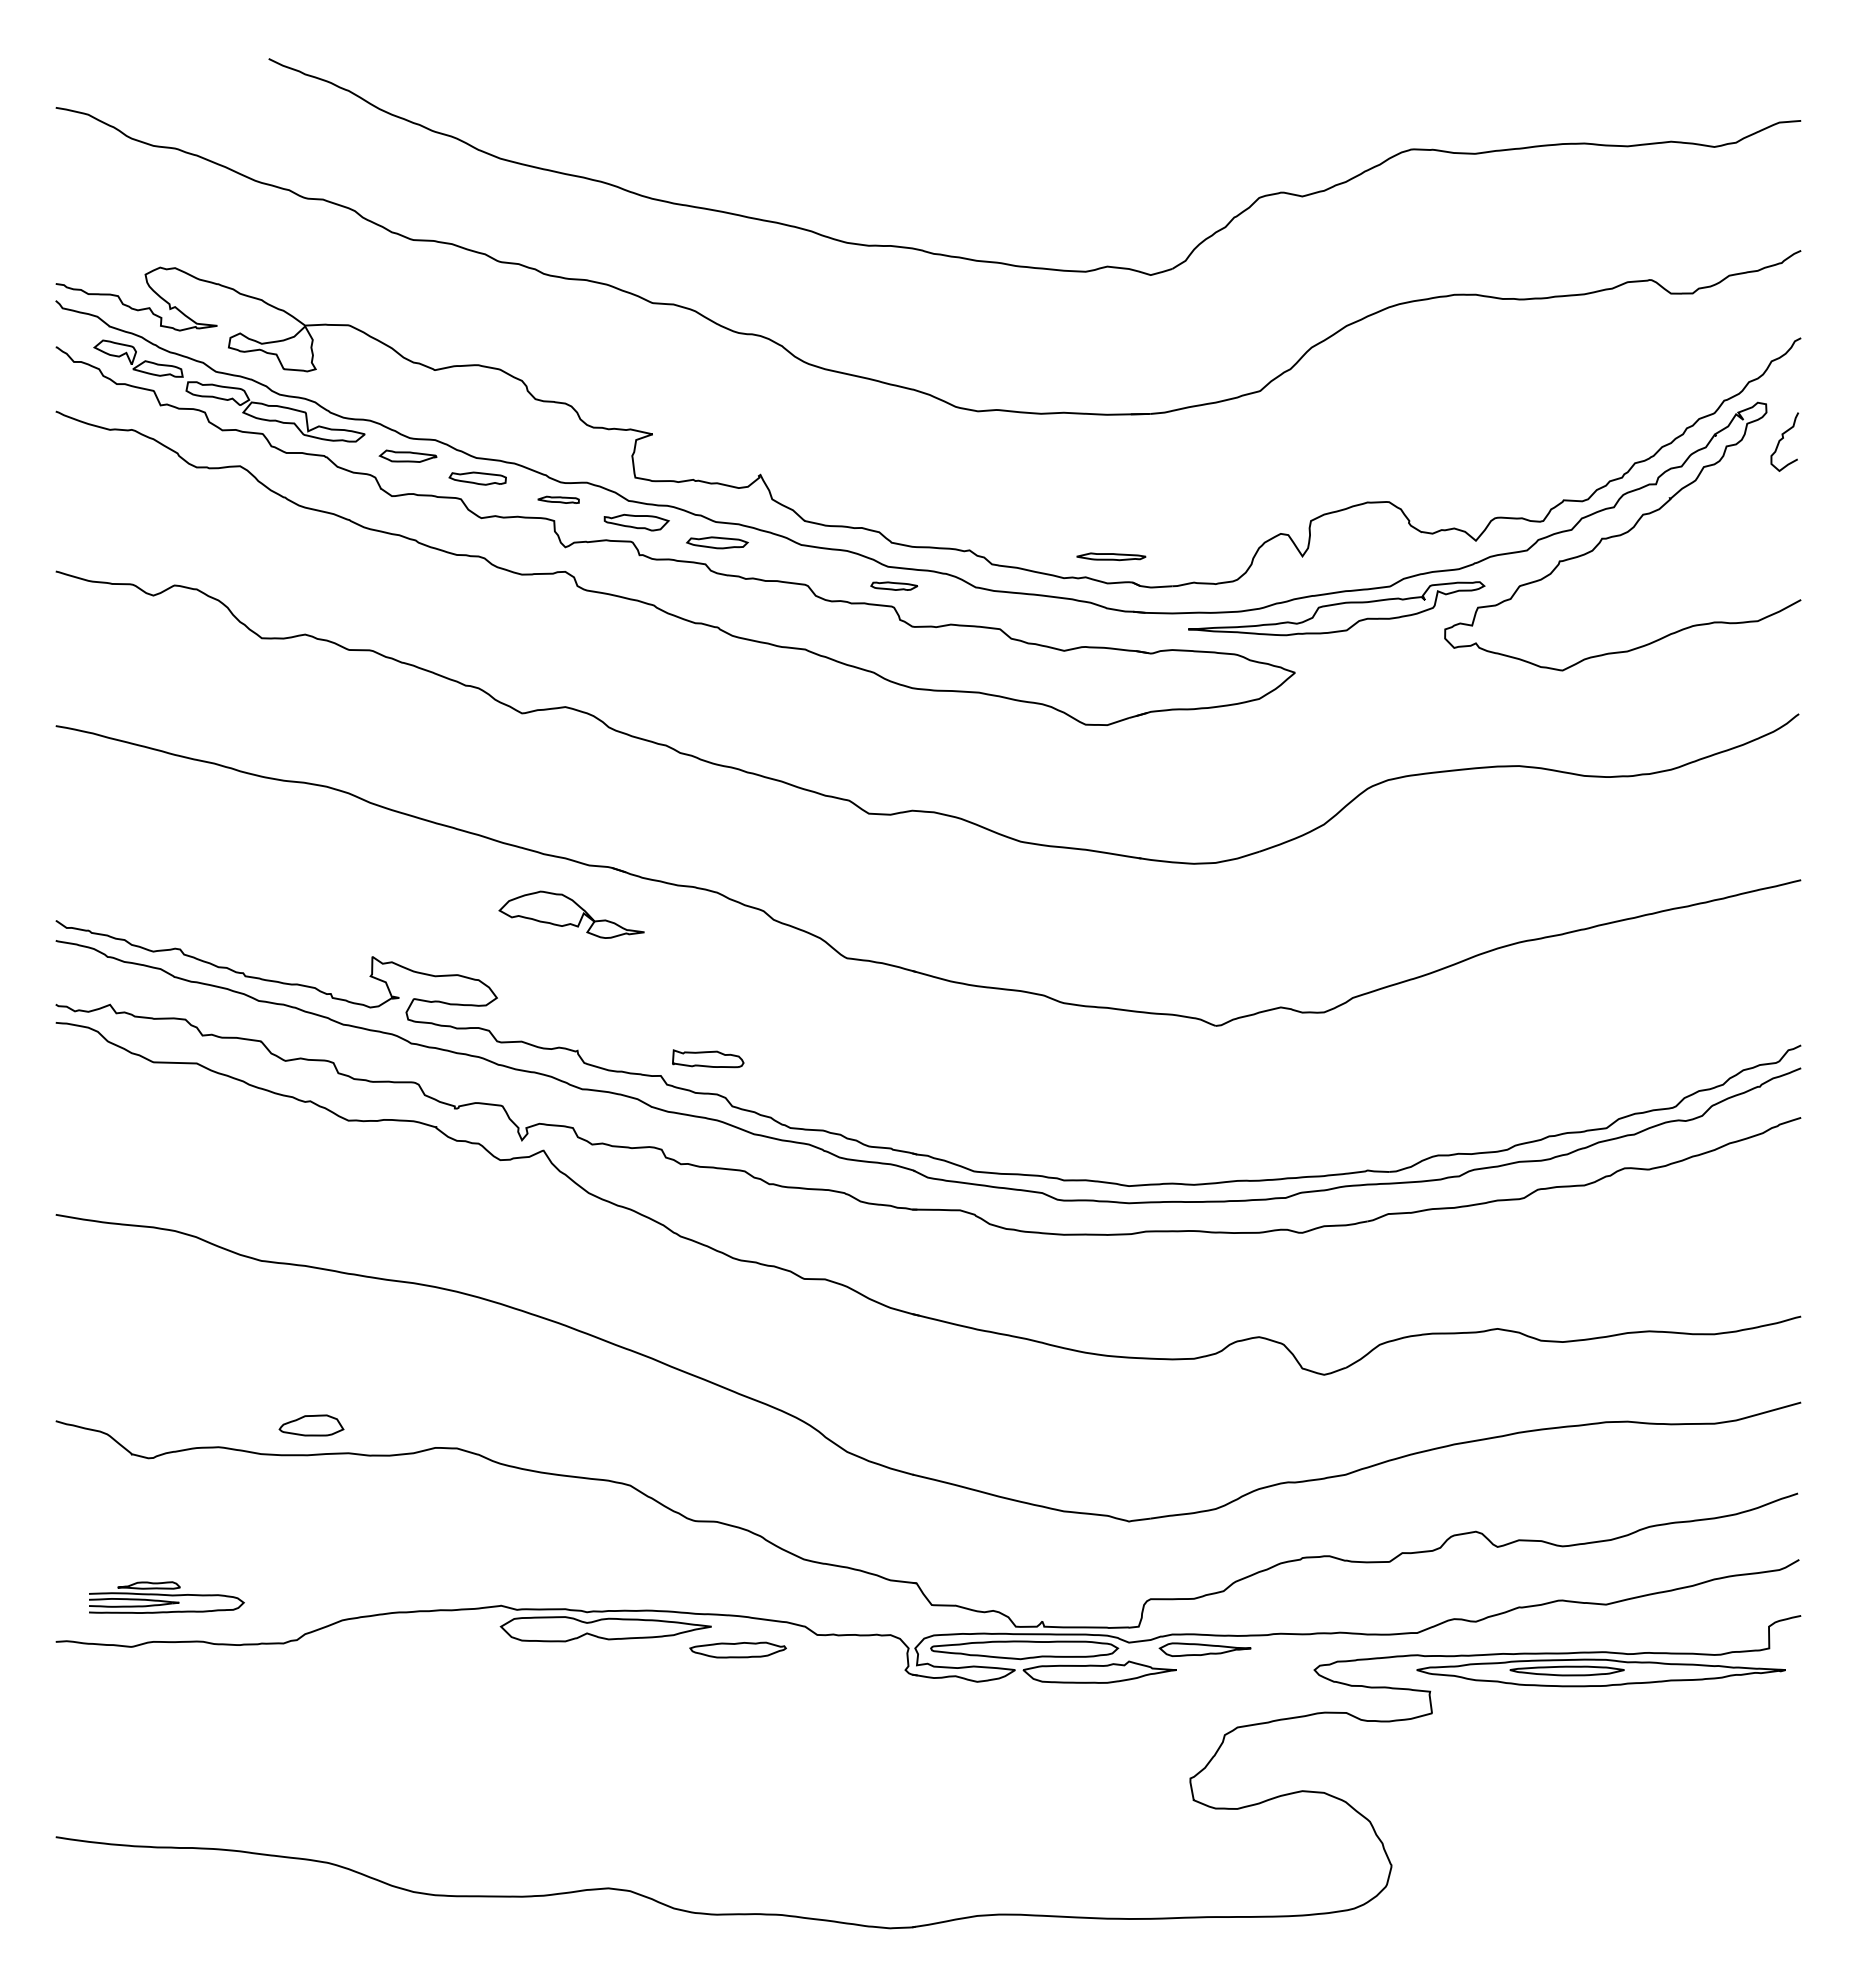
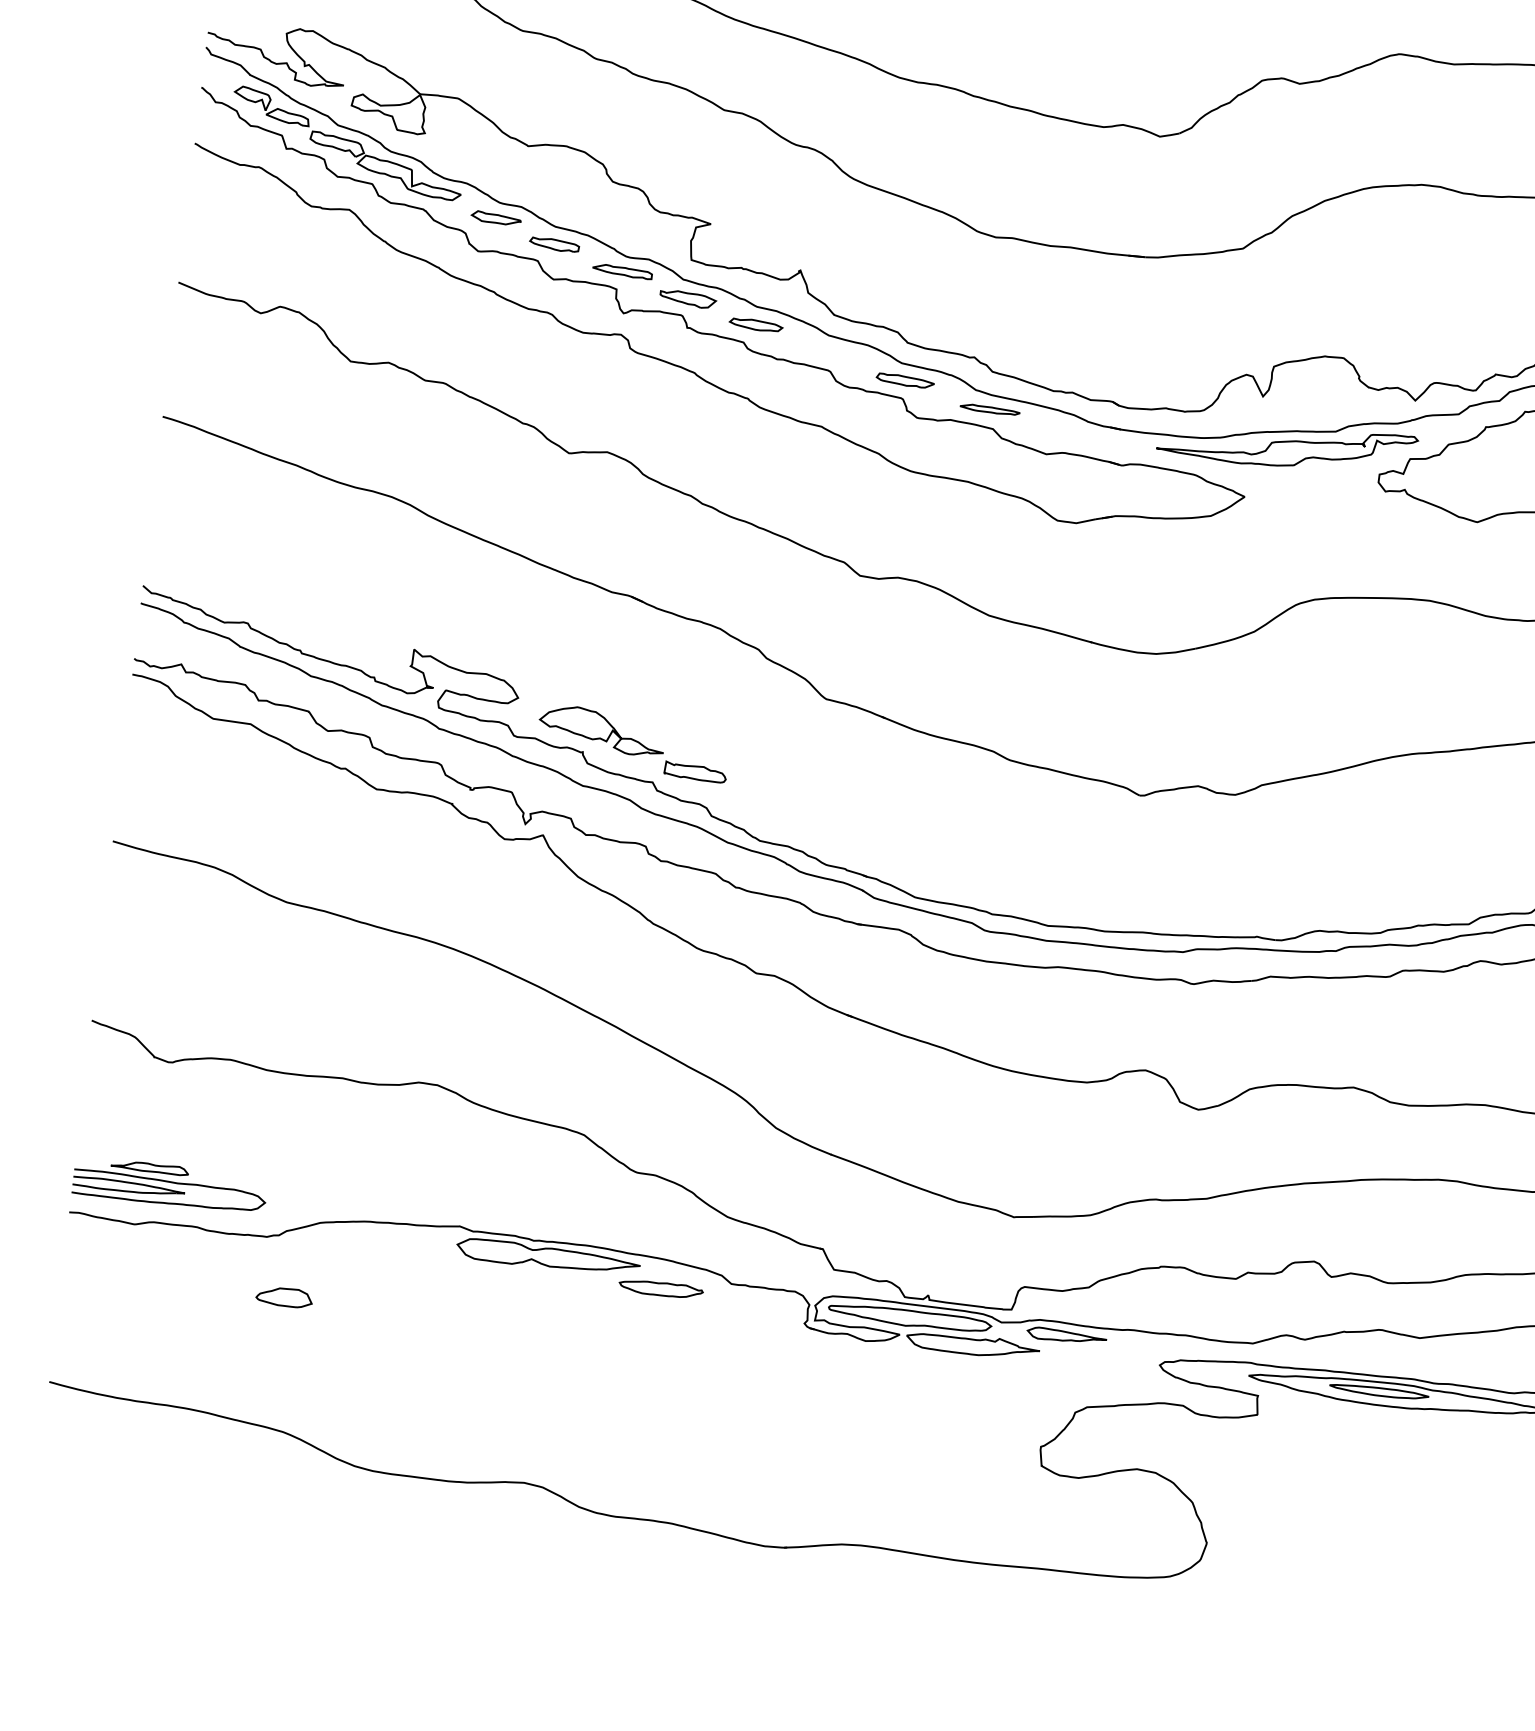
part: (558, 499) -> (622, 271), size x1.67
part: (1111, 556) -> (990, 409), moved
part: (894, 585) -> (905, 380), size x1.43
part: (571, 914) -> (602, 730), moved
part: (311, 1425) -> (284, 1297), moved
part: (166, 1597) -> (169, 1185), size x1.43

